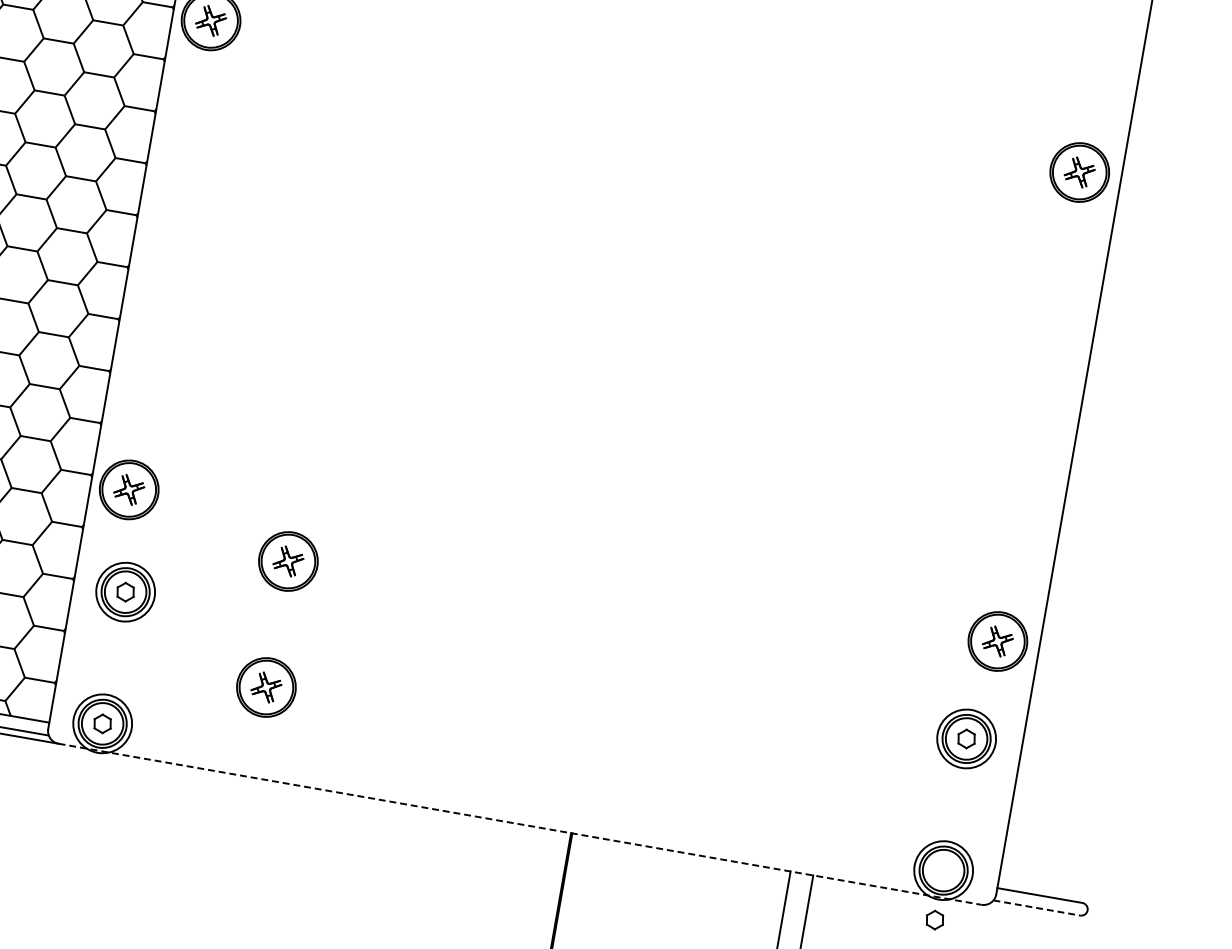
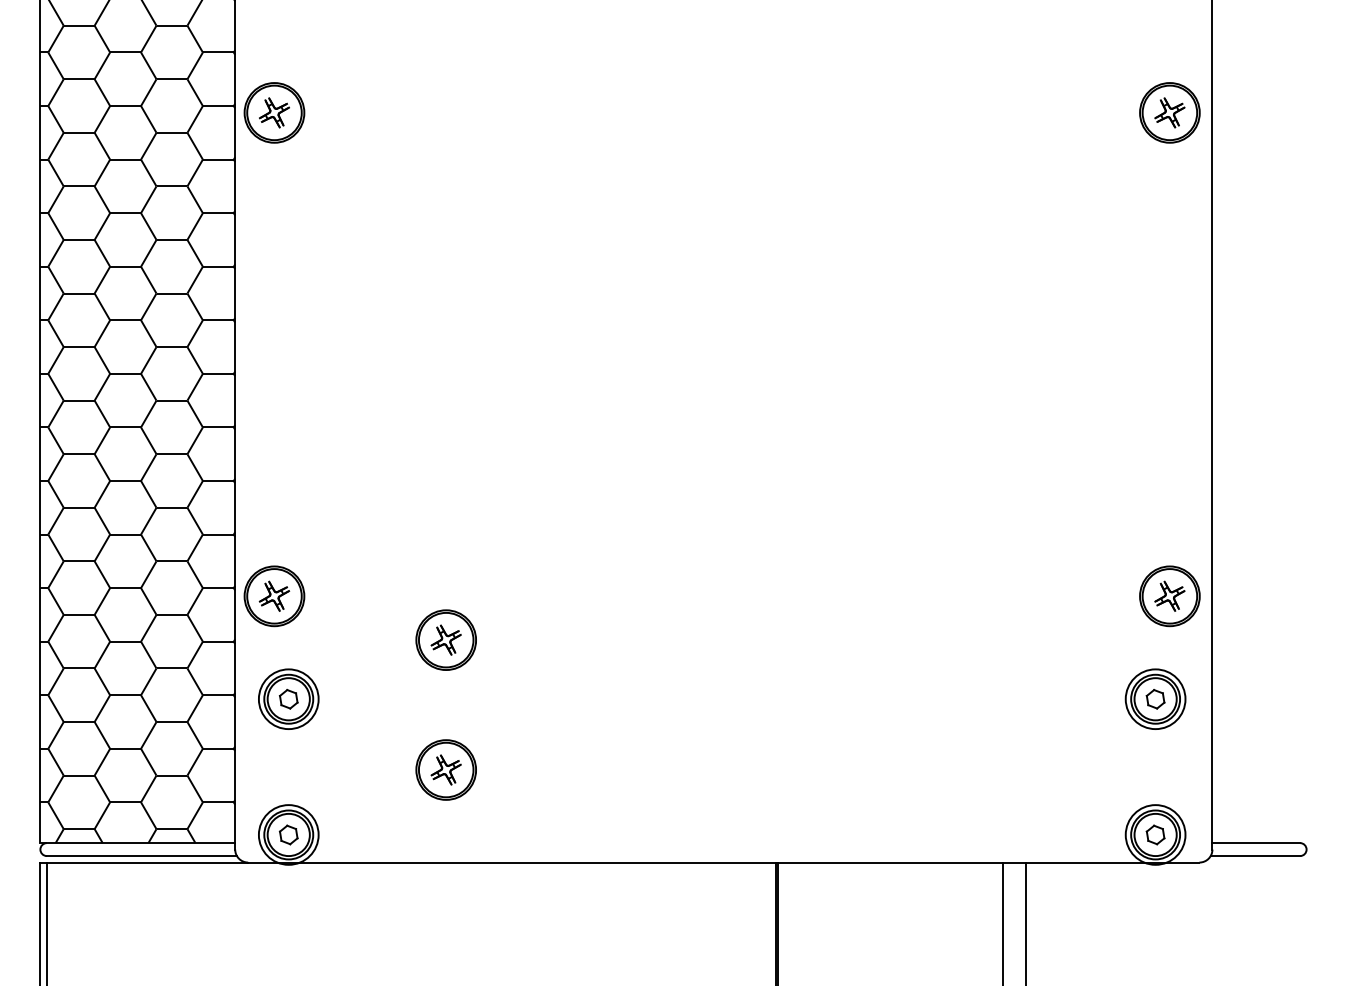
line: (519, 824) -> (723, 862), dashed -> solid
line: (1036, 908) -> (1255, 856), dashed -> solid
part: (934, 919) -> (1155, 834), moved

